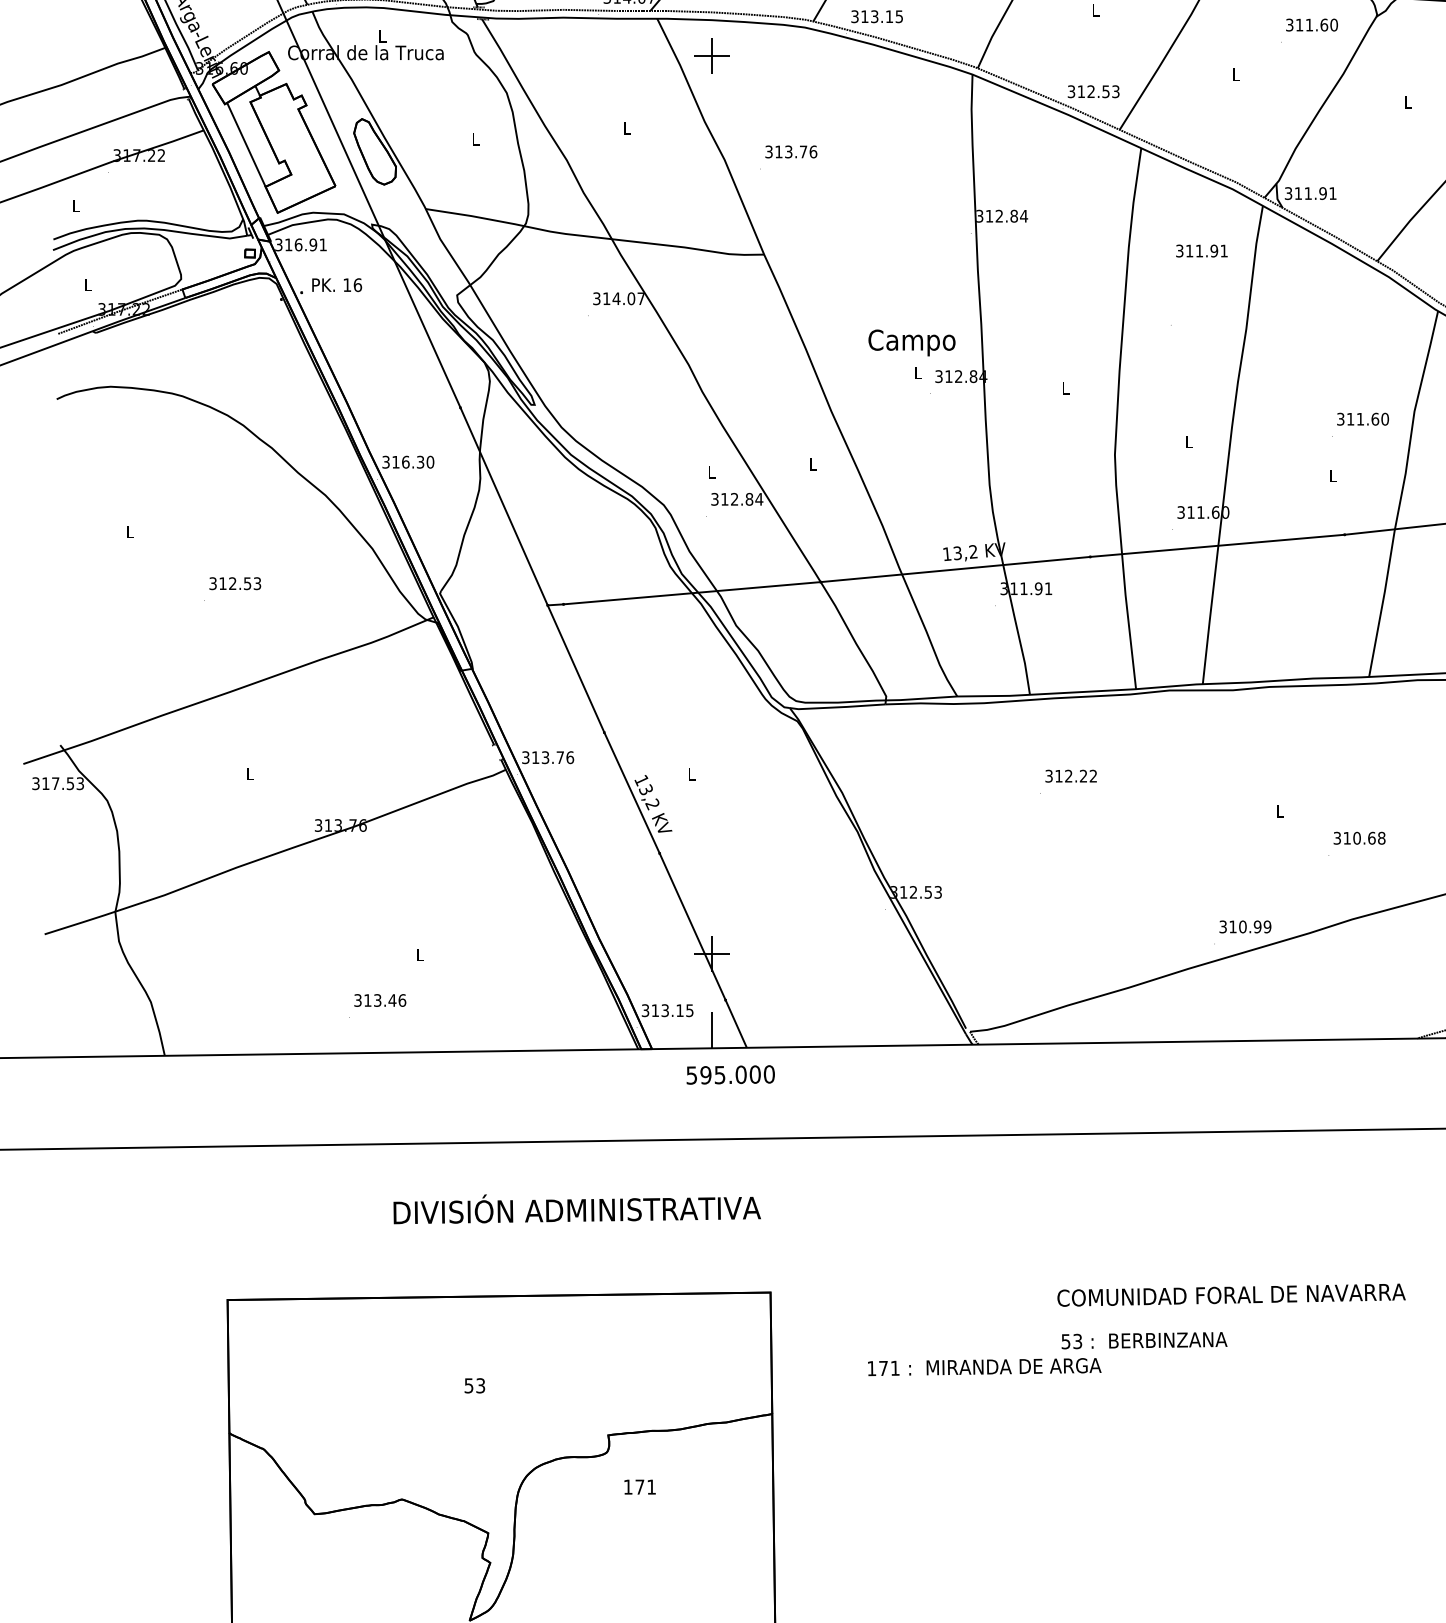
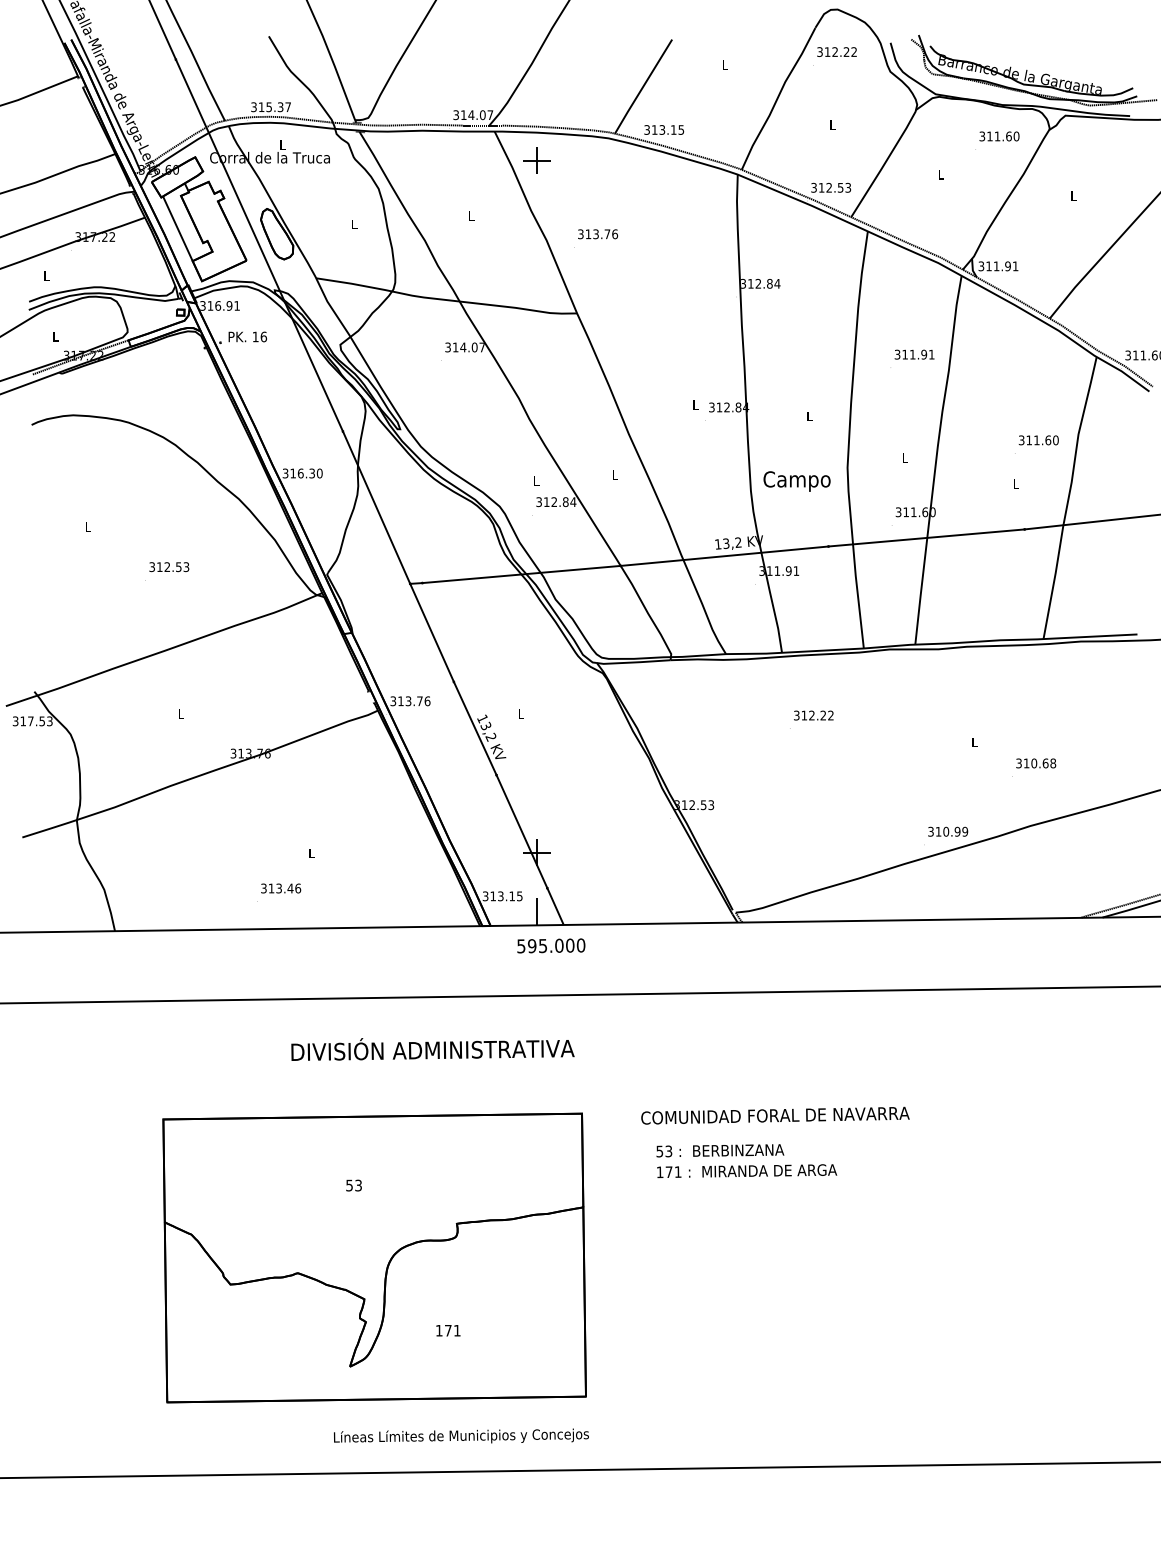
text: (1201, 250) -> (914, 354), moved
text: (911, 342) -> (796, 481), moved
text: (1231, 1294) -> (775, 1115), moved
text: (1144, 1340) -> (720, 1150), moved
text: (640, 1486) -> (448, 1330), moved

